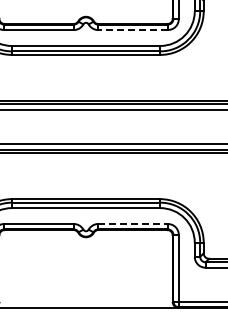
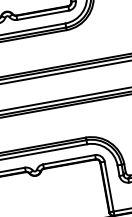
line: (133, 30) -> (43, 15), dashed -> solid
line: (133, 224) -> (69, 160), dashed -> solid

